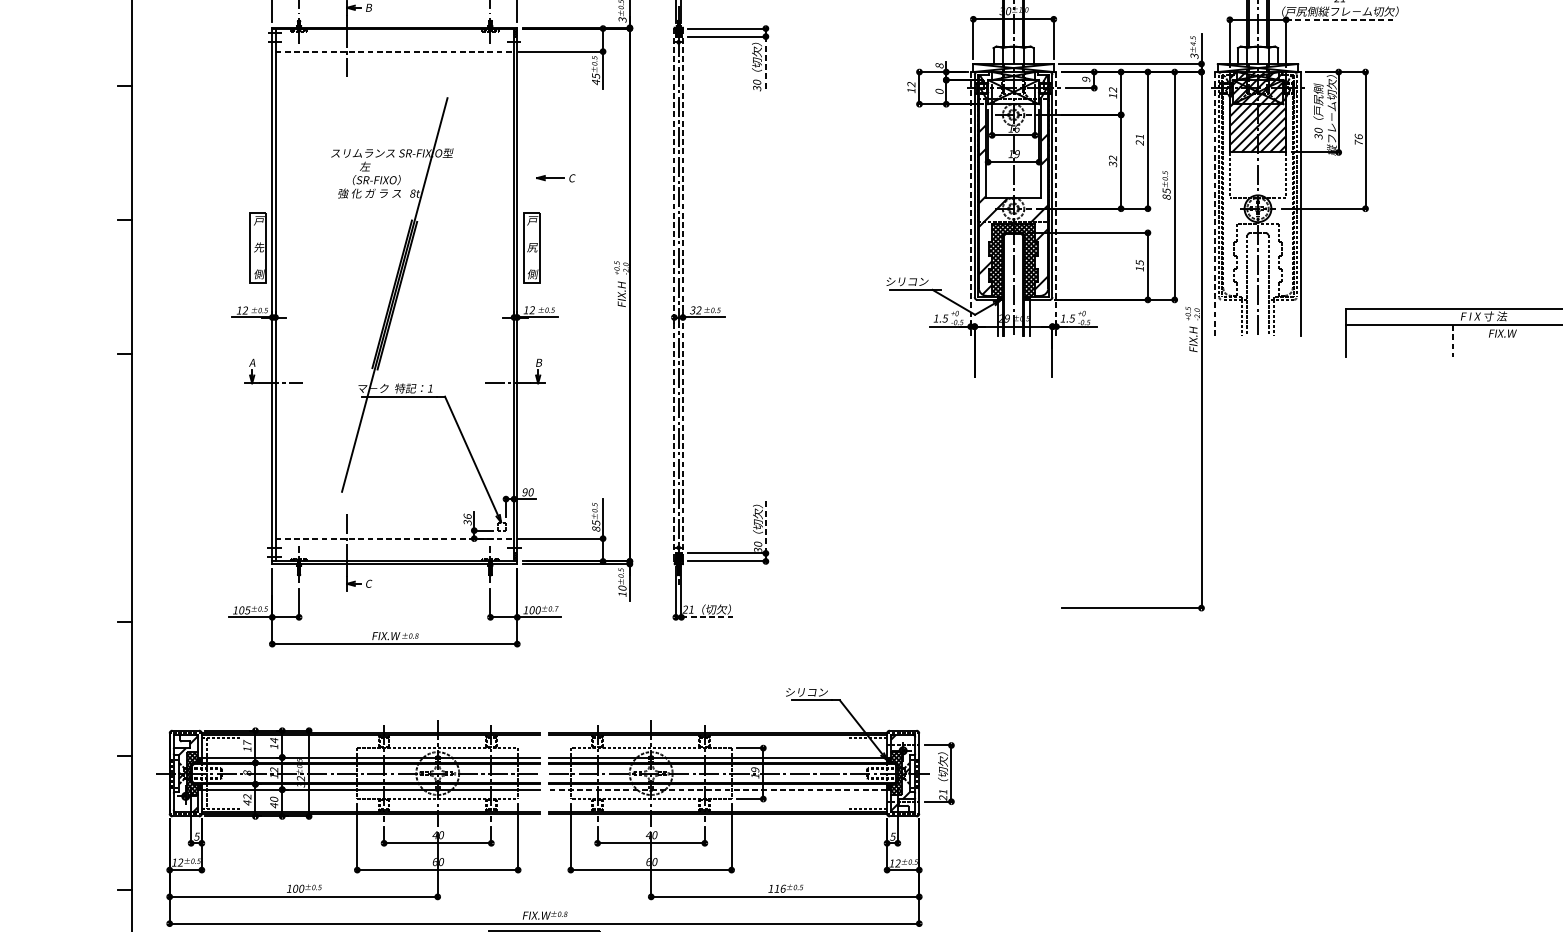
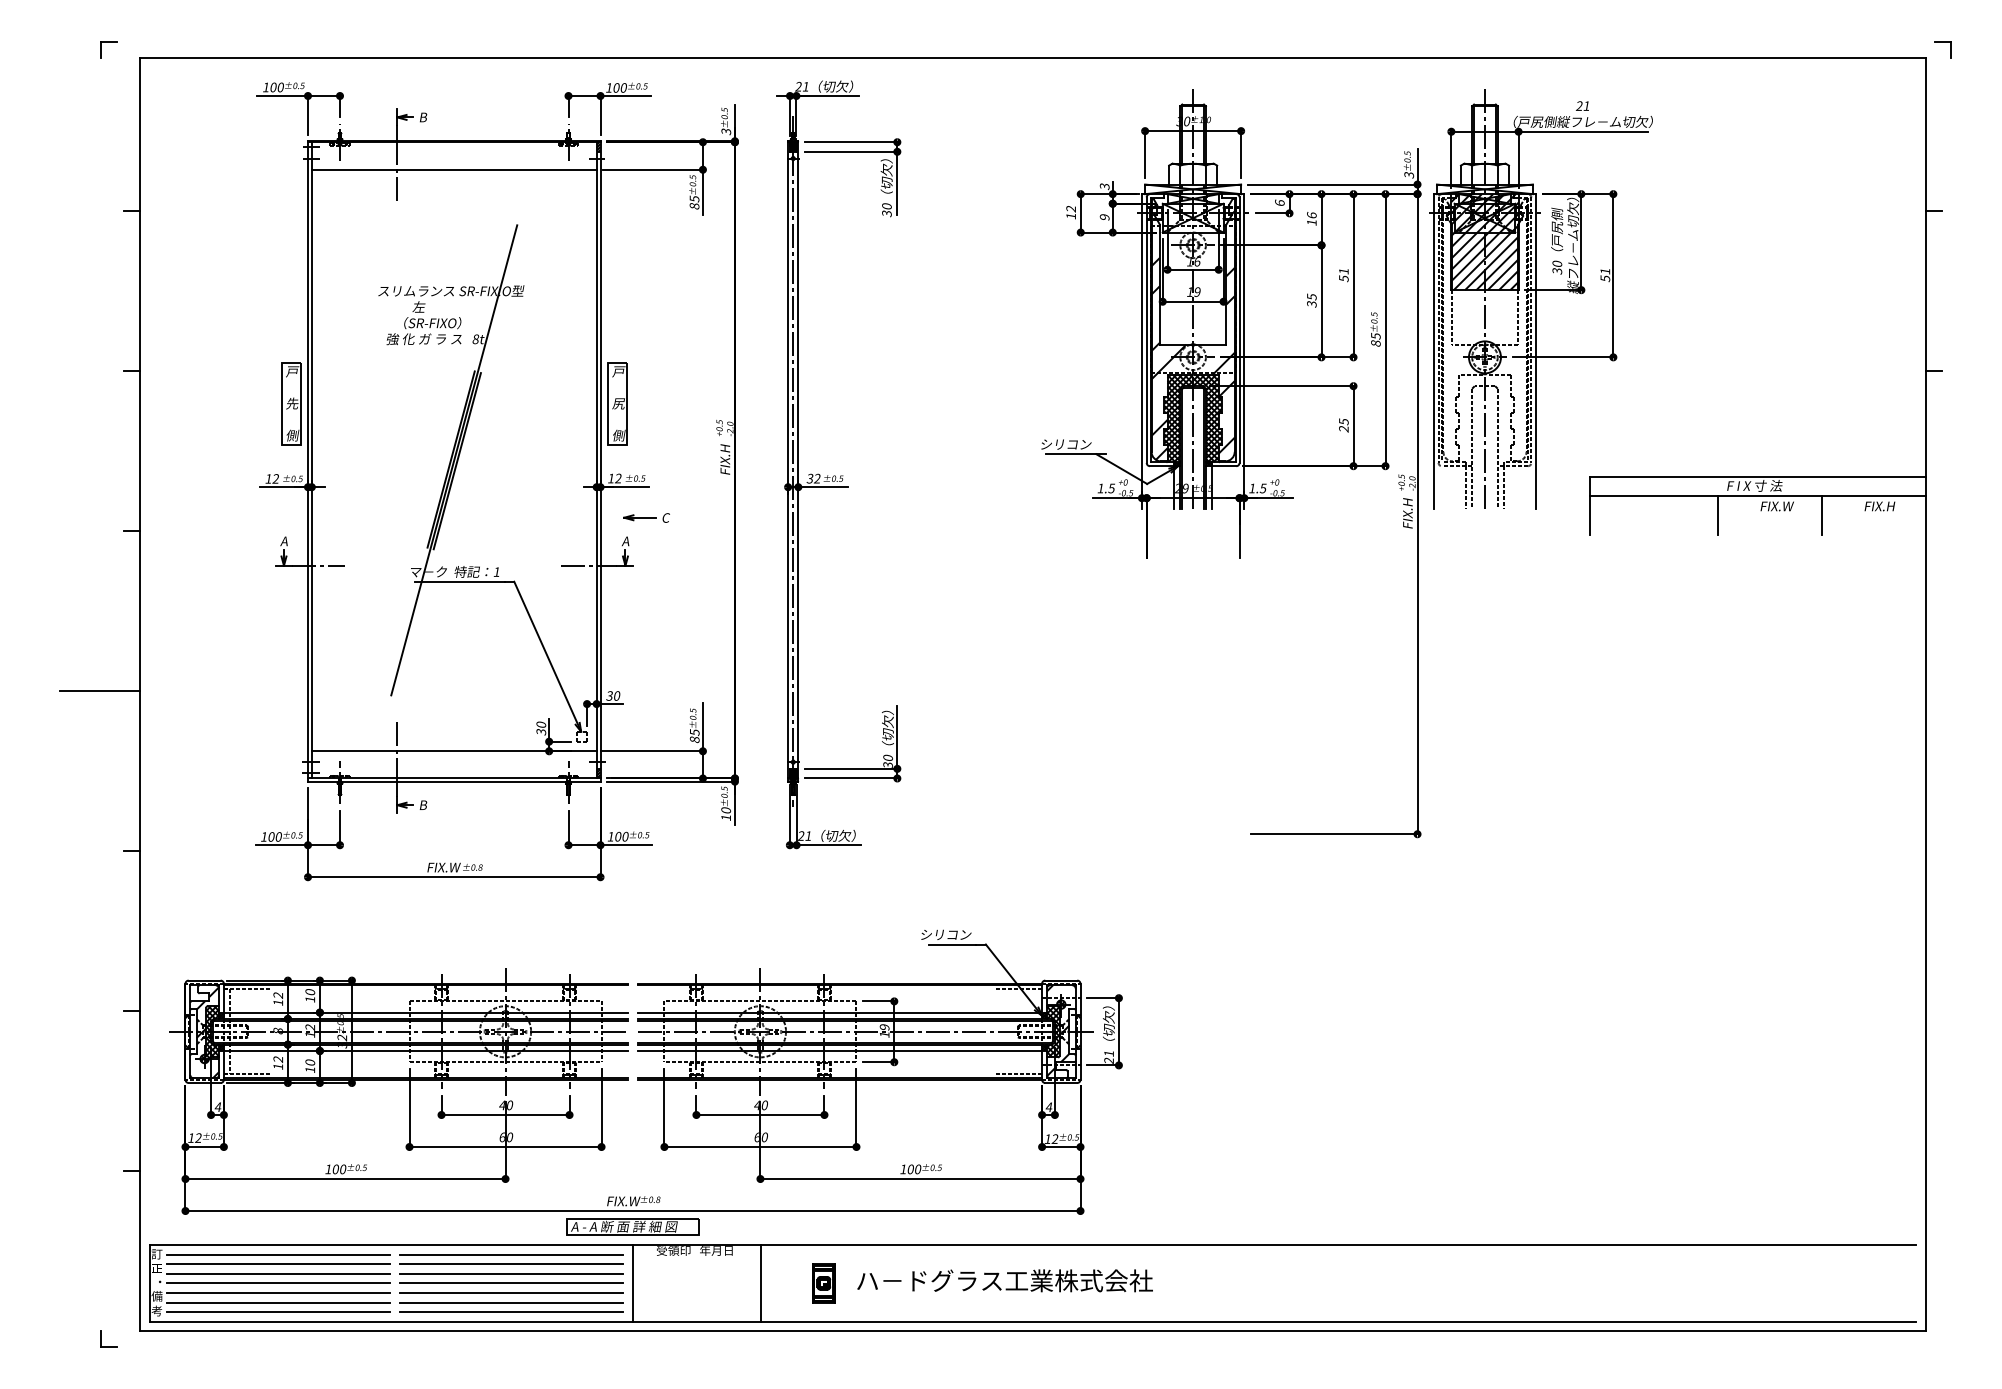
line: (1340, 19) -> (1583, 131), dashed -> solid
text: (1193, 43) -> (1407, 160), ±4.5 -> ±0.5
line: (394, 51) -> (454, 169), dashed -> solid
line: (766, 63) -> (897, 183), dashed -> solid
text: (939, 65) -> (1104, 186), 8 -> 3
text: (1085, 79) -> (1279, 202), 9 -> 6
text: (595, 82) -> (694, 206), 45 -> 85
text: (1112, 89) -> (1311, 215), 12 -> 16
text: (939, 91) -> (1104, 217), 0 -> 9
text: (1358, 139) -> (1605, 274), 76 -> 51
text: (1139, 142) -> (1343, 278), 21 -> 51
text: (1112, 157) -> (1311, 296), 32 -> 35
part: (555, 177) -> (646, 517), moved
line: (970, 203) -> (1141, 351), dashed -> solid
line: (1056, 203) -> (1244, 351), dashed -> solid
line: (1214, 203) -> (1433, 351), dashed -> solid
text: (1139, 269) -> (1343, 429), 15 -> 25
line: (674, 295) -> (788, 460), dashed -> solid
line: (683, 295) -> (798, 460), dashed -> solid
line: (1452, 341) -> (1717, 515), dashed -> solid
line: (1539, 341) -> (1821, 515), added
text: (538, 362) -> (625, 541), B -> A
line: (98, 488) -> (100, 691), added
text: (524, 491) -> (609, 695), 90 -> 30
text: (467, 516) -> (540, 724), 36 -> 30
line: (766, 527) -> (897, 737), dashed -> solid
line: (394, 538) -> (454, 751), dashed -> solid
text: (369, 584) -> (423, 805), C -> B
text: (556, 609) -> (647, 835), ±0.7 -> ±0.5
text: (247, 610) -> (278, 836), 105 -> 100
line: (709, 617) -> (829, 845), dashed -> solid
text: (274, 740) -> (310, 992), 14 -> 10
text: (247, 742) -> (278, 994), 17 -> 12
line: (717, 789) -> (839, 1050), dashed -> solid
text: (247, 802) -> (278, 1066), 42 -> 12
text: (274, 806) -> (310, 1070), 40 -> 10
text: (196, 836) -> (217, 1107), 5 -> 4
text: (892, 836) -> (1048, 1107), 5 -> 4
text: (780, 888) -> (914, 1169), 116 -> 100

